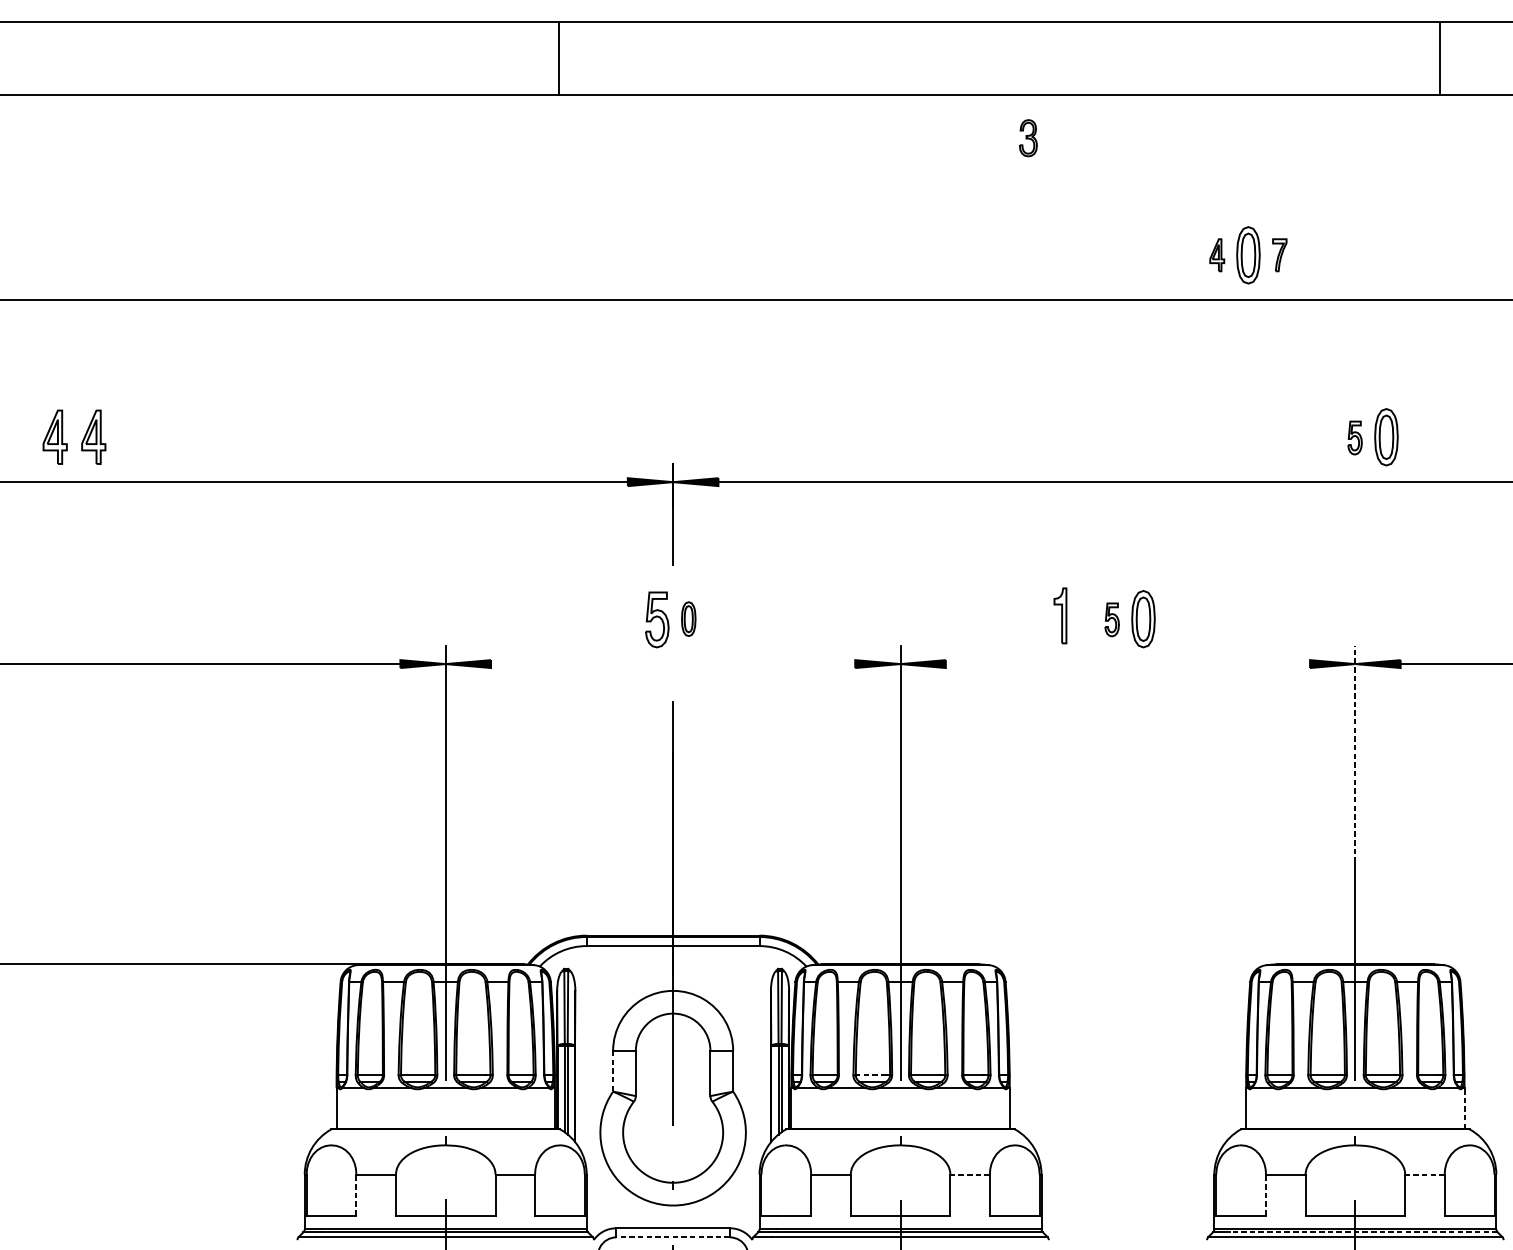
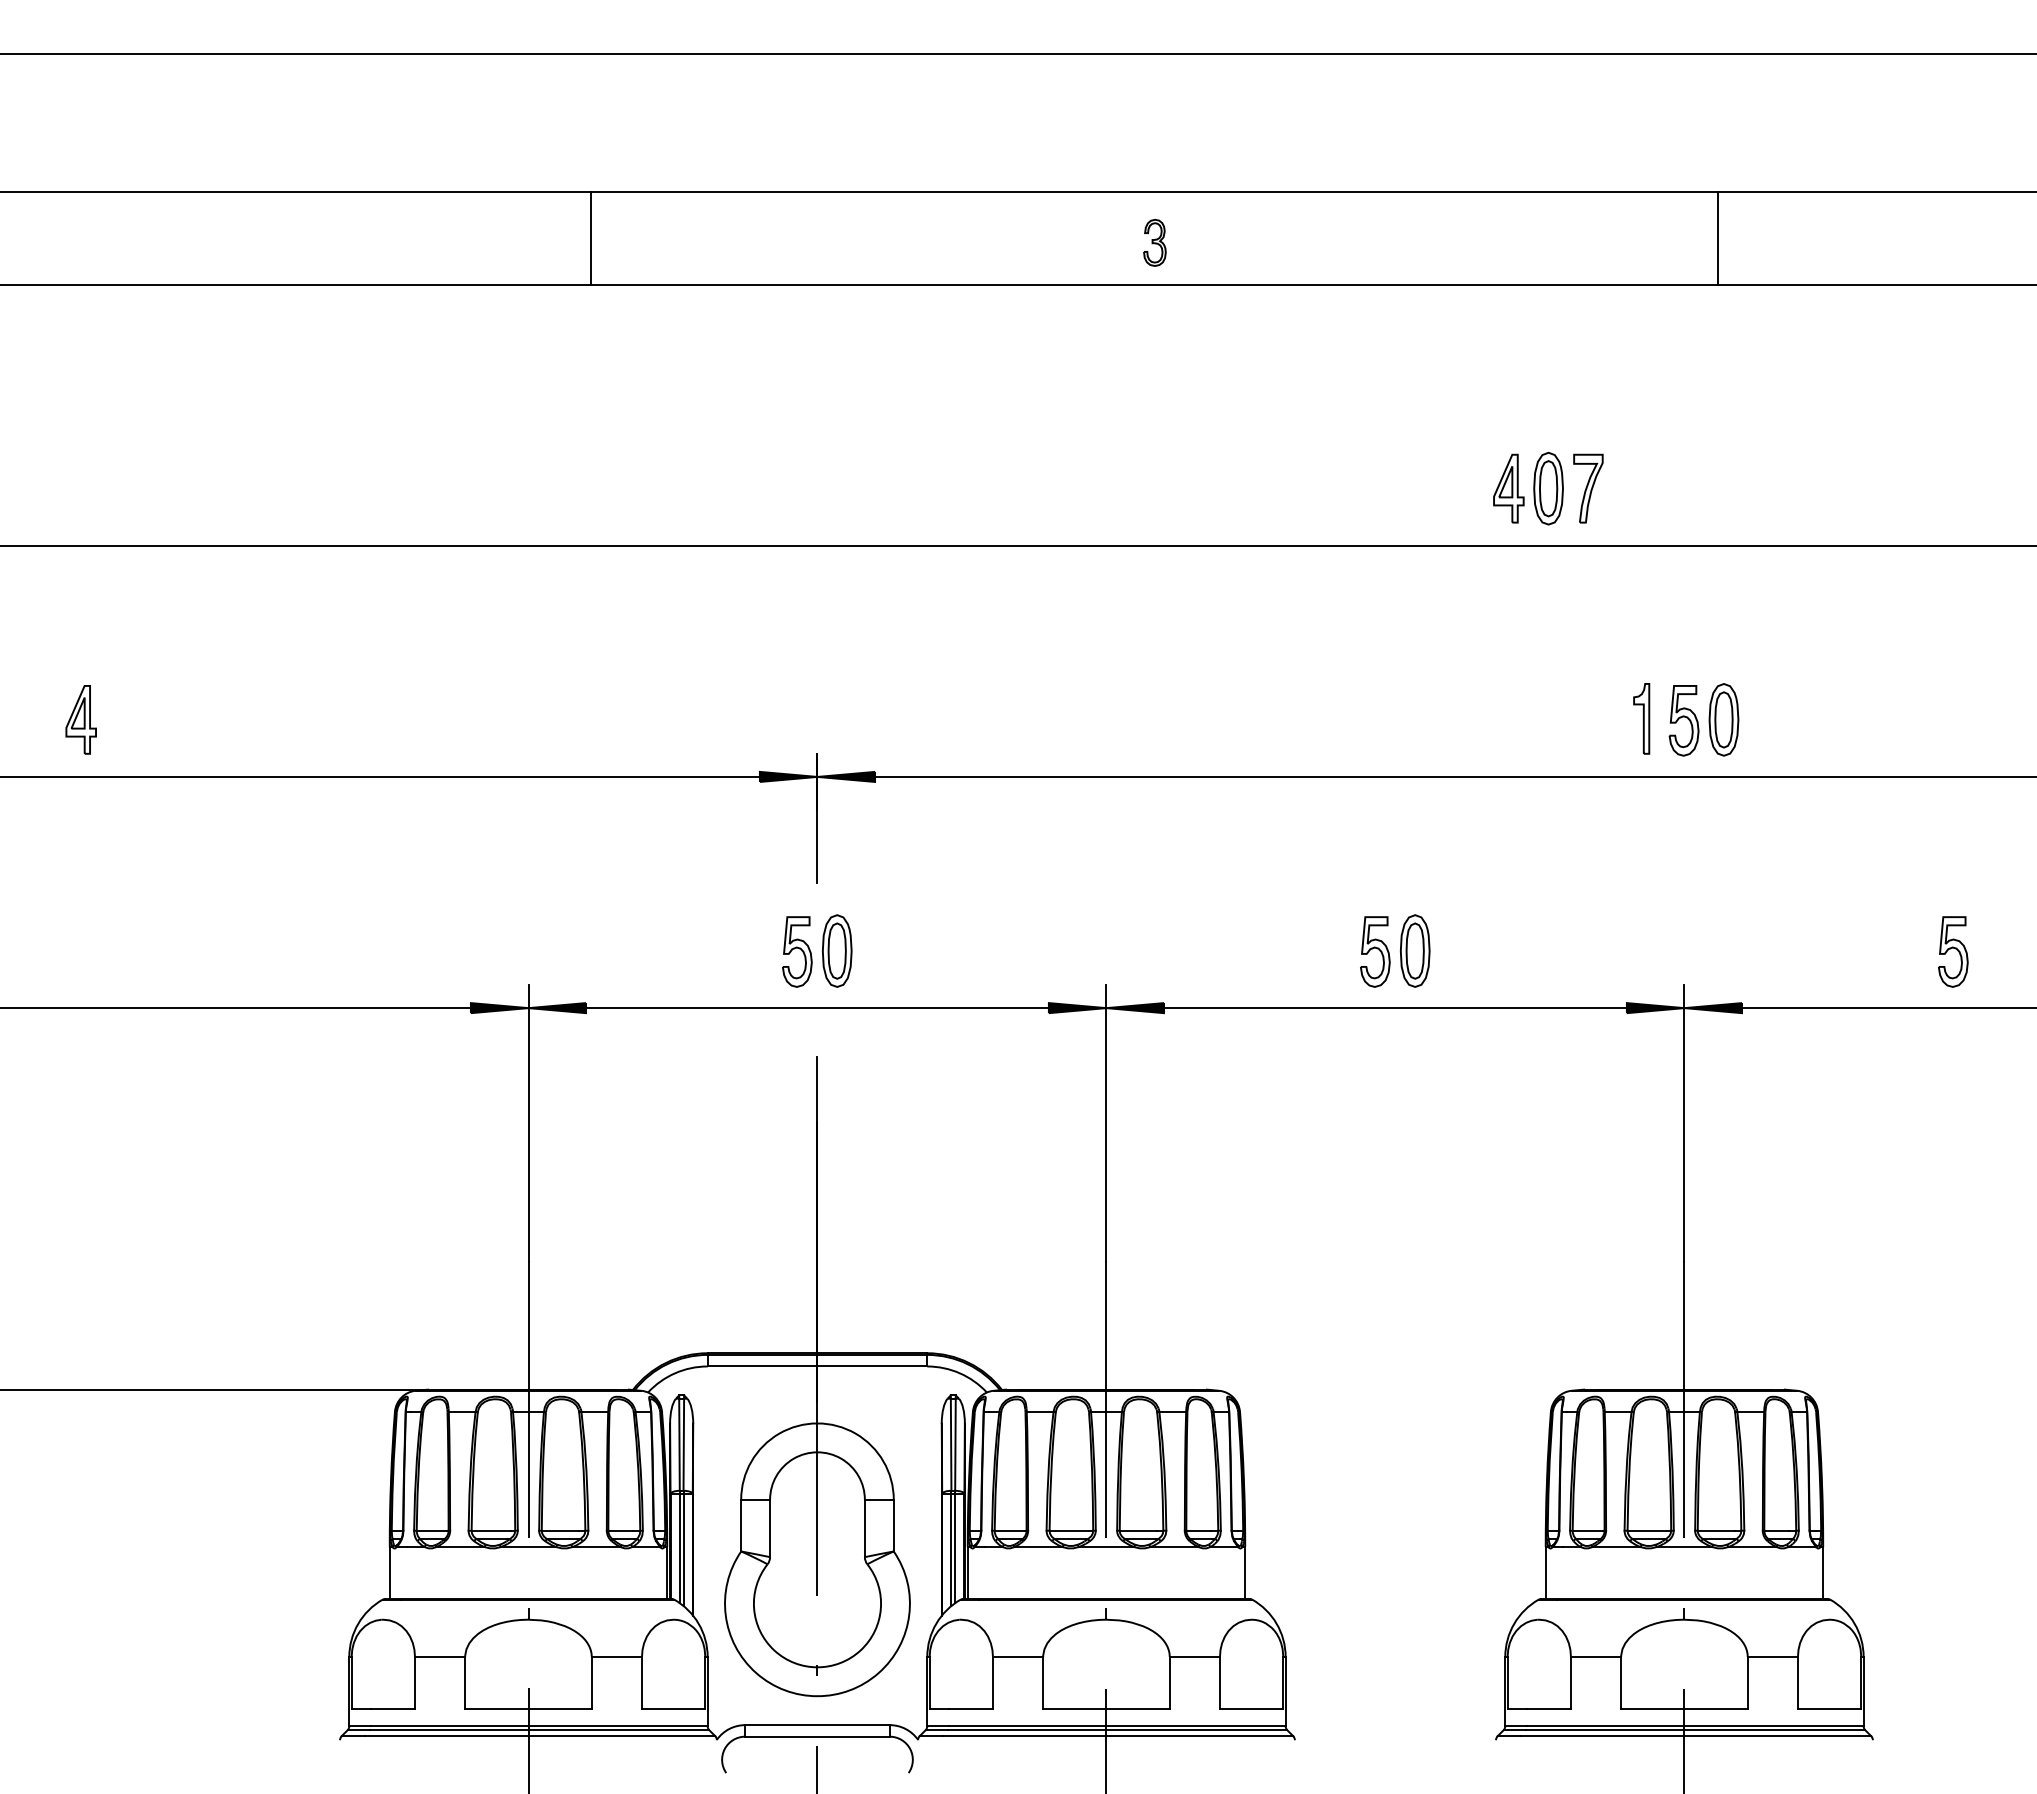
line: (558, 58) -> (590, 238), moved
line: (1439, 58) -> (1717, 238), moved
part: (1028, 137) -> (1154, 242), moved
part: (1216, 255) -> (1508, 488), size x1.67
part: (1279, 255) -> (1588, 488), size x1.67
part: (54, 436) -> (31, 719), removed
part: (1354, 437) -> (1683, 720), size x1.67
part: (1060, 615) -> (1641, 718), moved
part: (688, 618) -> (837, 950), size x1.67
part: (1112, 619) -> (1375, 951), size x1.67
line: (673, 664) -> (817, 1008), added
line: (1127, 664) -> (1395, 1008), added
line: (1355, 754) -> (1684, 1122), dashed -> solid
line: (613, 1071) -> (741, 1525), dashed -> solid
line: (870, 1075) -> (1068, 1530), dashed -> solid
line: (1464, 1108) -> (1823, 1572), dashed -> solid
line: (969, 1174) -> (1194, 1656), dashed -> solid
line: (1424, 1174) -> (1772, 1656), dashed -> solid
line: (356, 1194) -> (415, 1682), dashed -> solid
line: (1265, 1194) -> (1570, 1682), dashed -> solid
line: (1364, 1232) -> (1695, 1730), dashed -> solid
line: (672, 1237) -> (816, 1736), dashed -> solid

